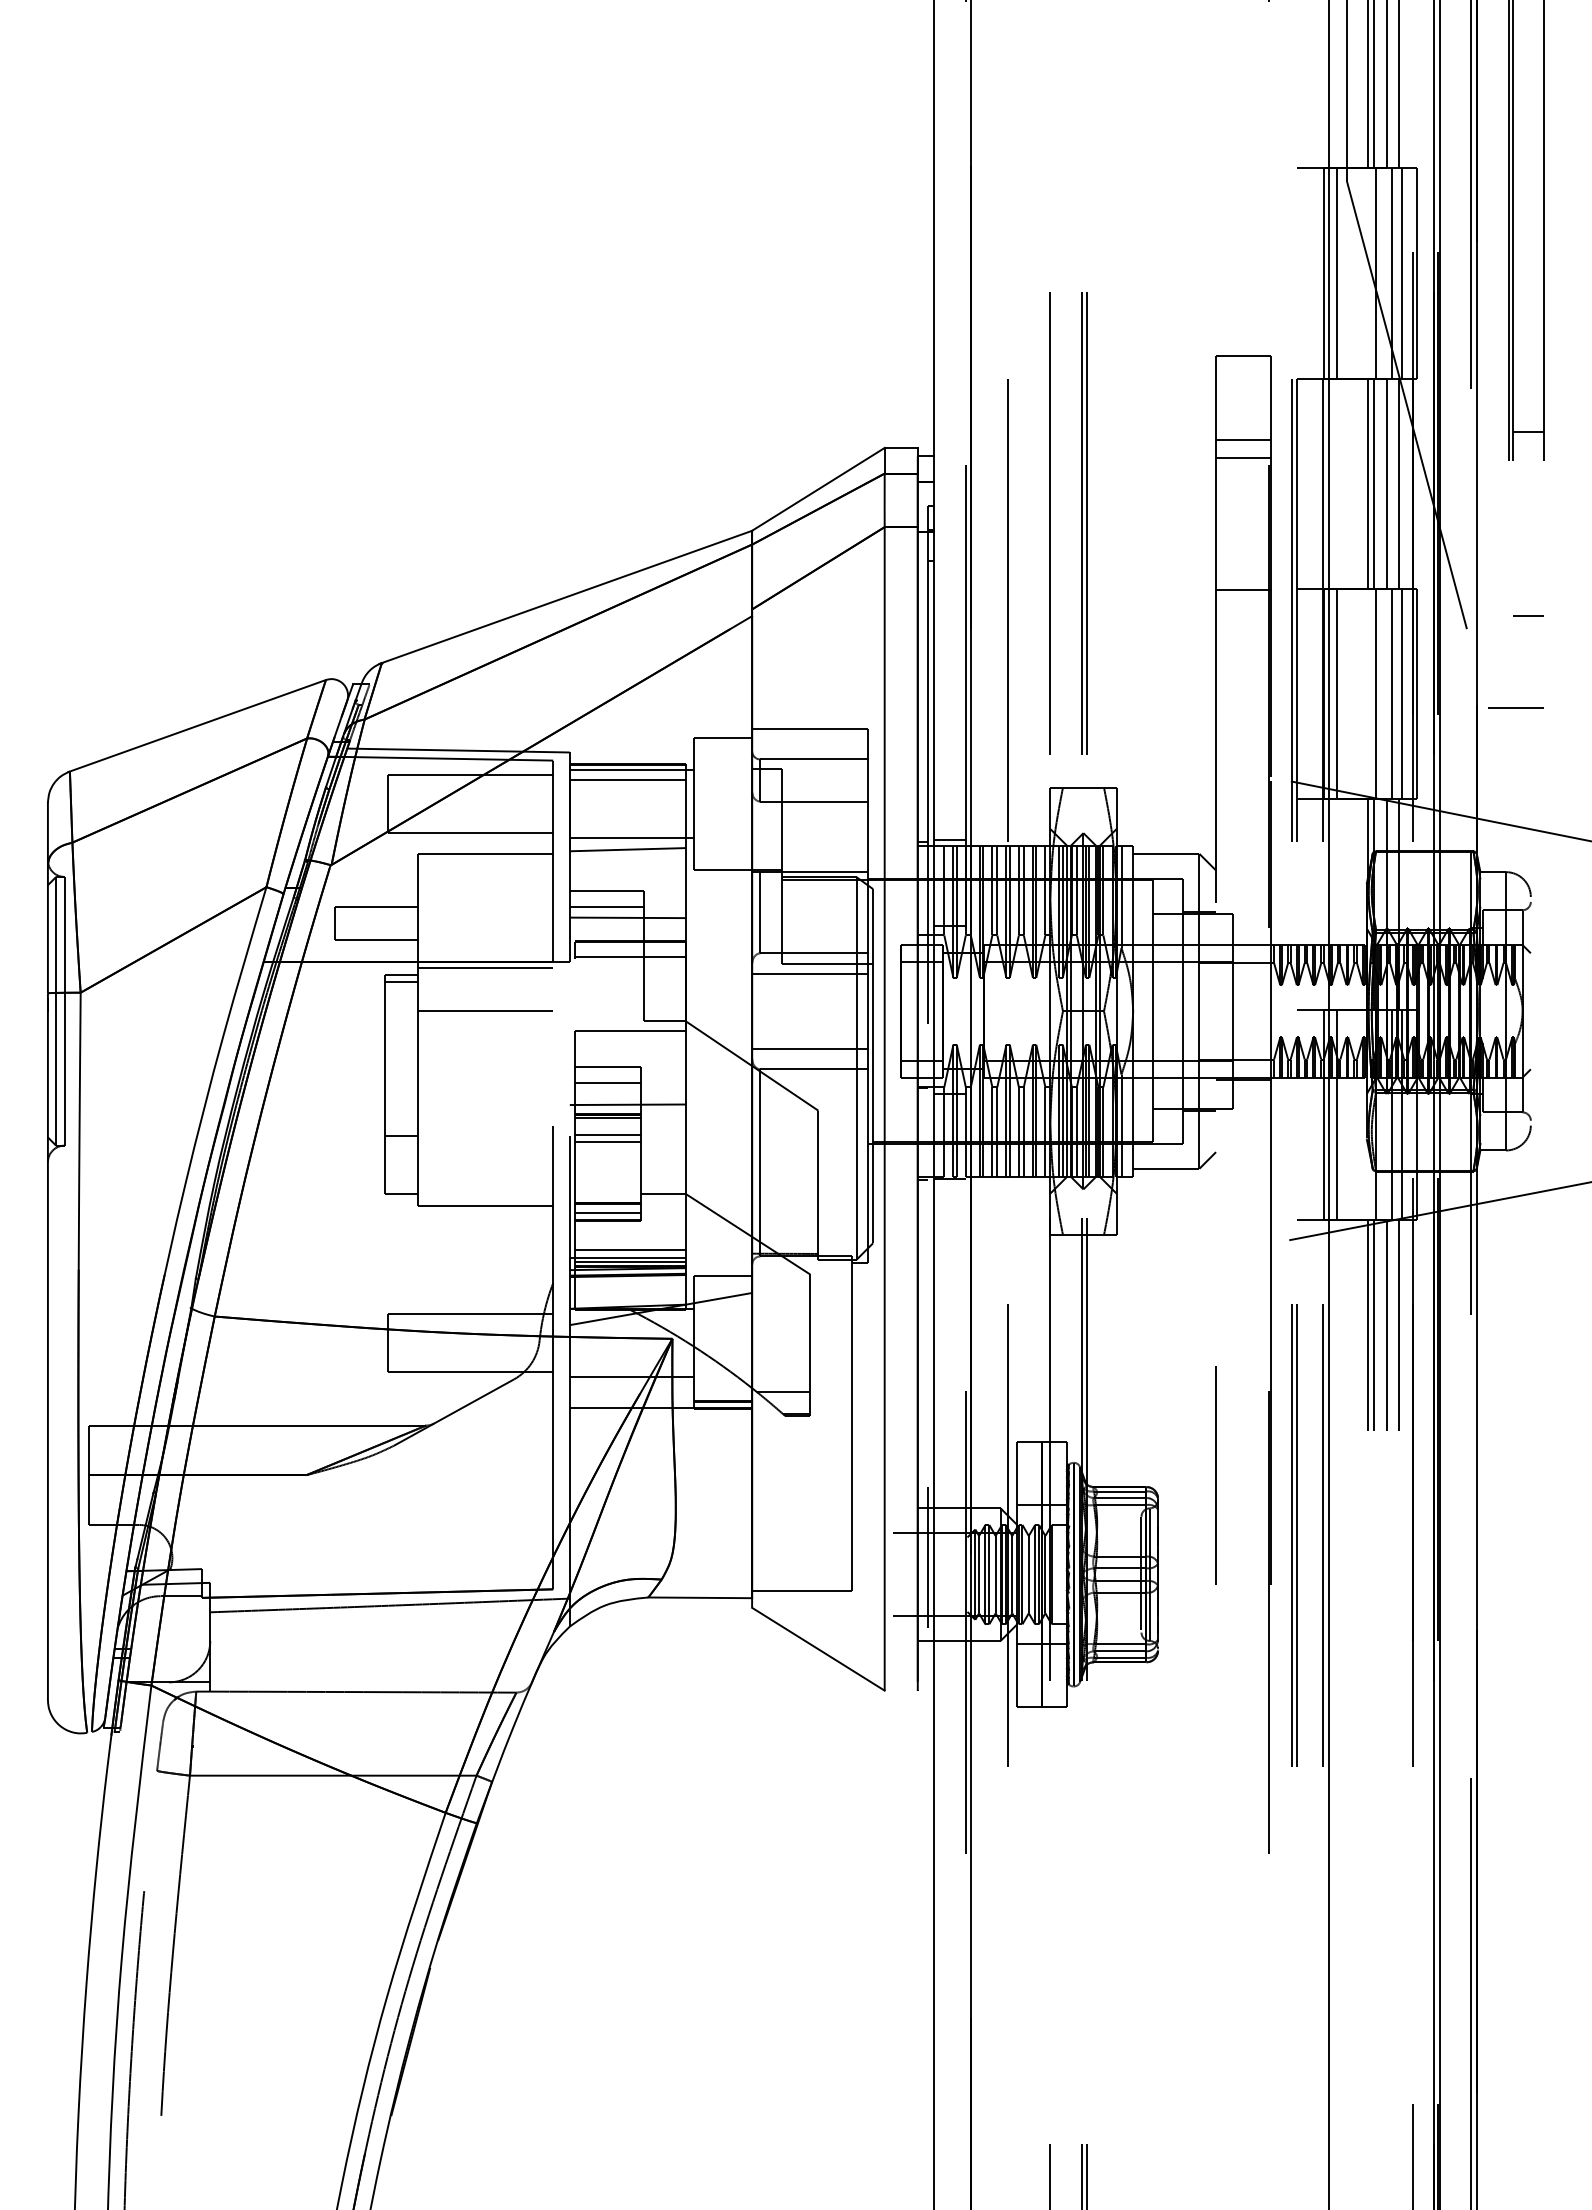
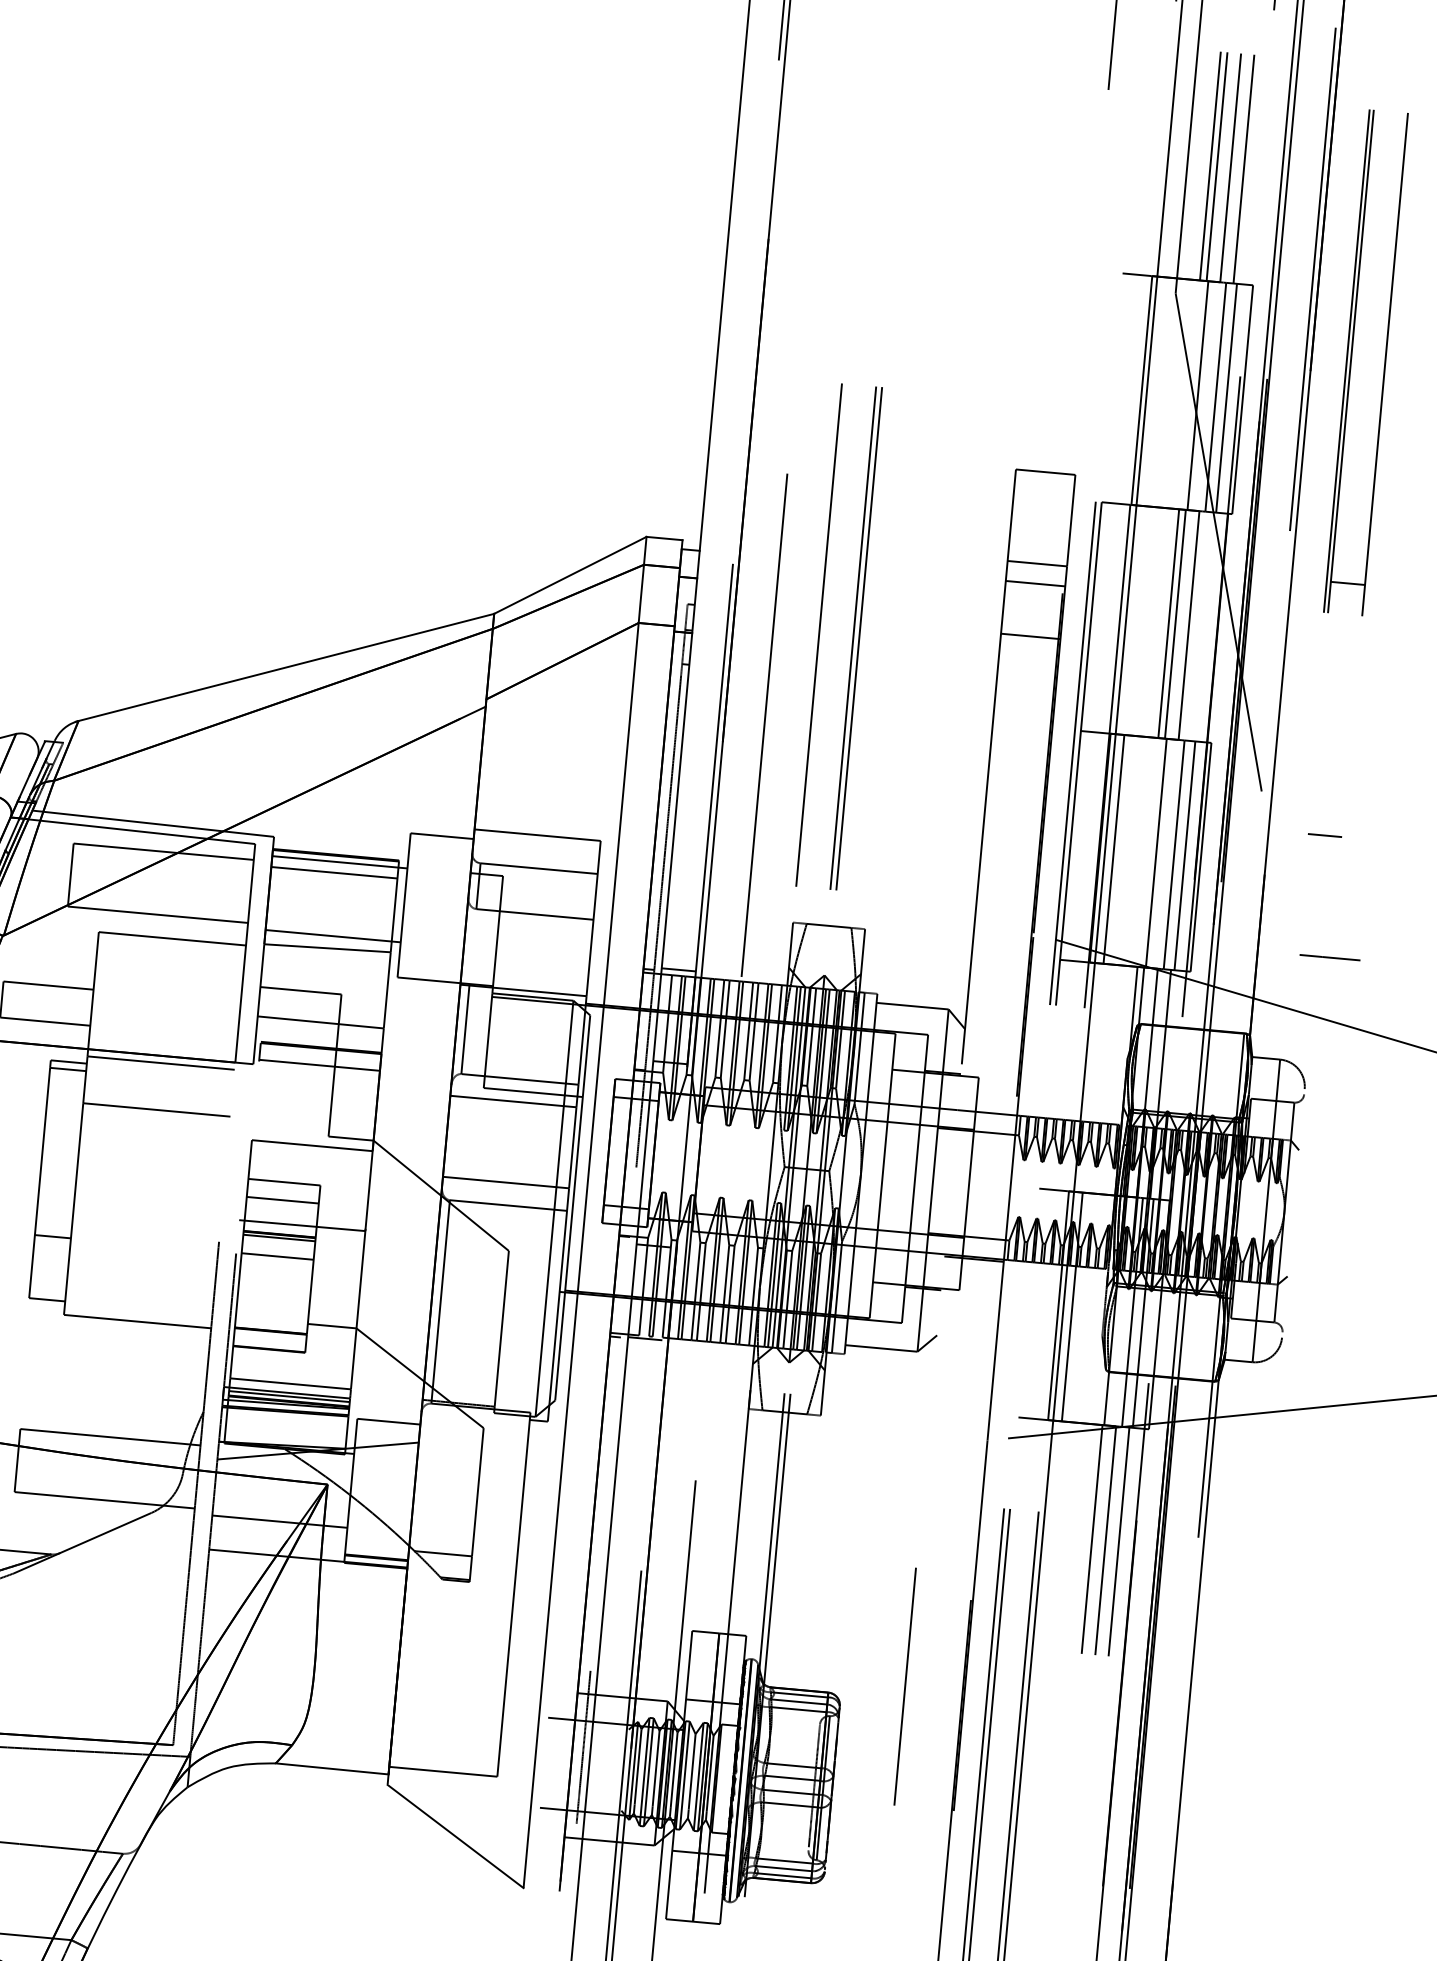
line: (1336, 273) -> (1155, 391), removed
line: (1399, 483) -> (1202, 626), removed
line: (1243, 589) -> (1030, 636), moved
line: (1528, 615) -> (1325, 834), moved
line: (1515, 707) -> (1329, 957), moved
line: (606, 907) -> (298, 1009), removed
line: (607, 1142) -> (276, 1264), removed
line: (607, 1212) -> (269, 1340), removed
line: (1368, 1325) -> (1085, 1538), removed

